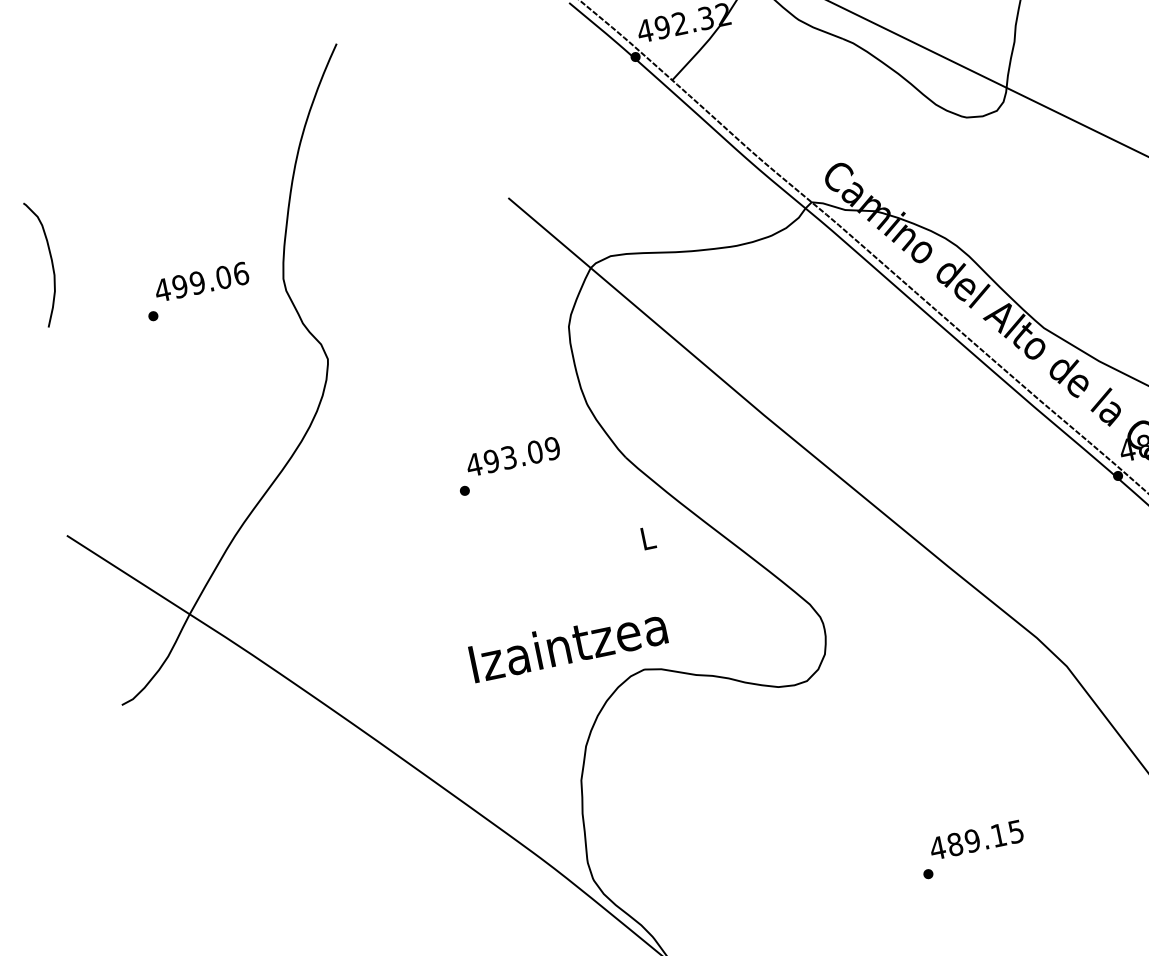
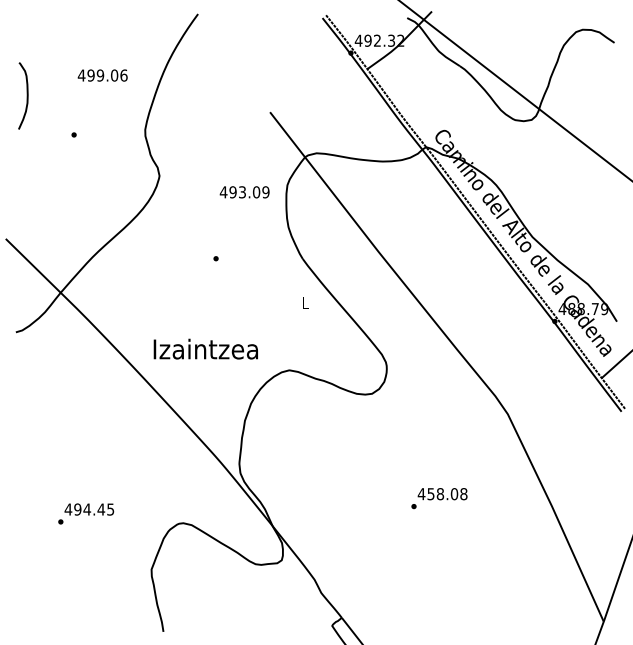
text: (201, 282) -> (102, 75), moved
text: (512, 457) -> (244, 192), moved
text: (567, 643) -> (205, 348), moved
text: (985, 838) -> (447, 494), 489.15 -> 458.08

